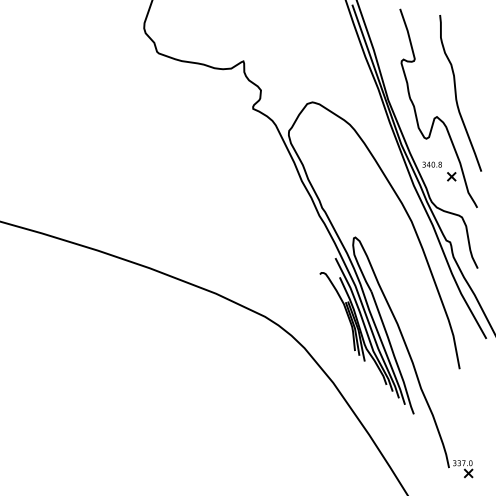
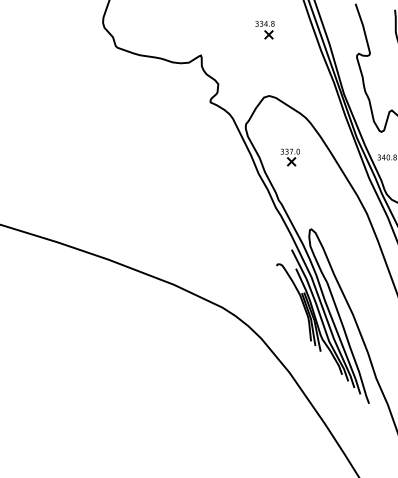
part: (307, 35) -> (264, 30), added
part: (333, 164) -> (289, 157), added

